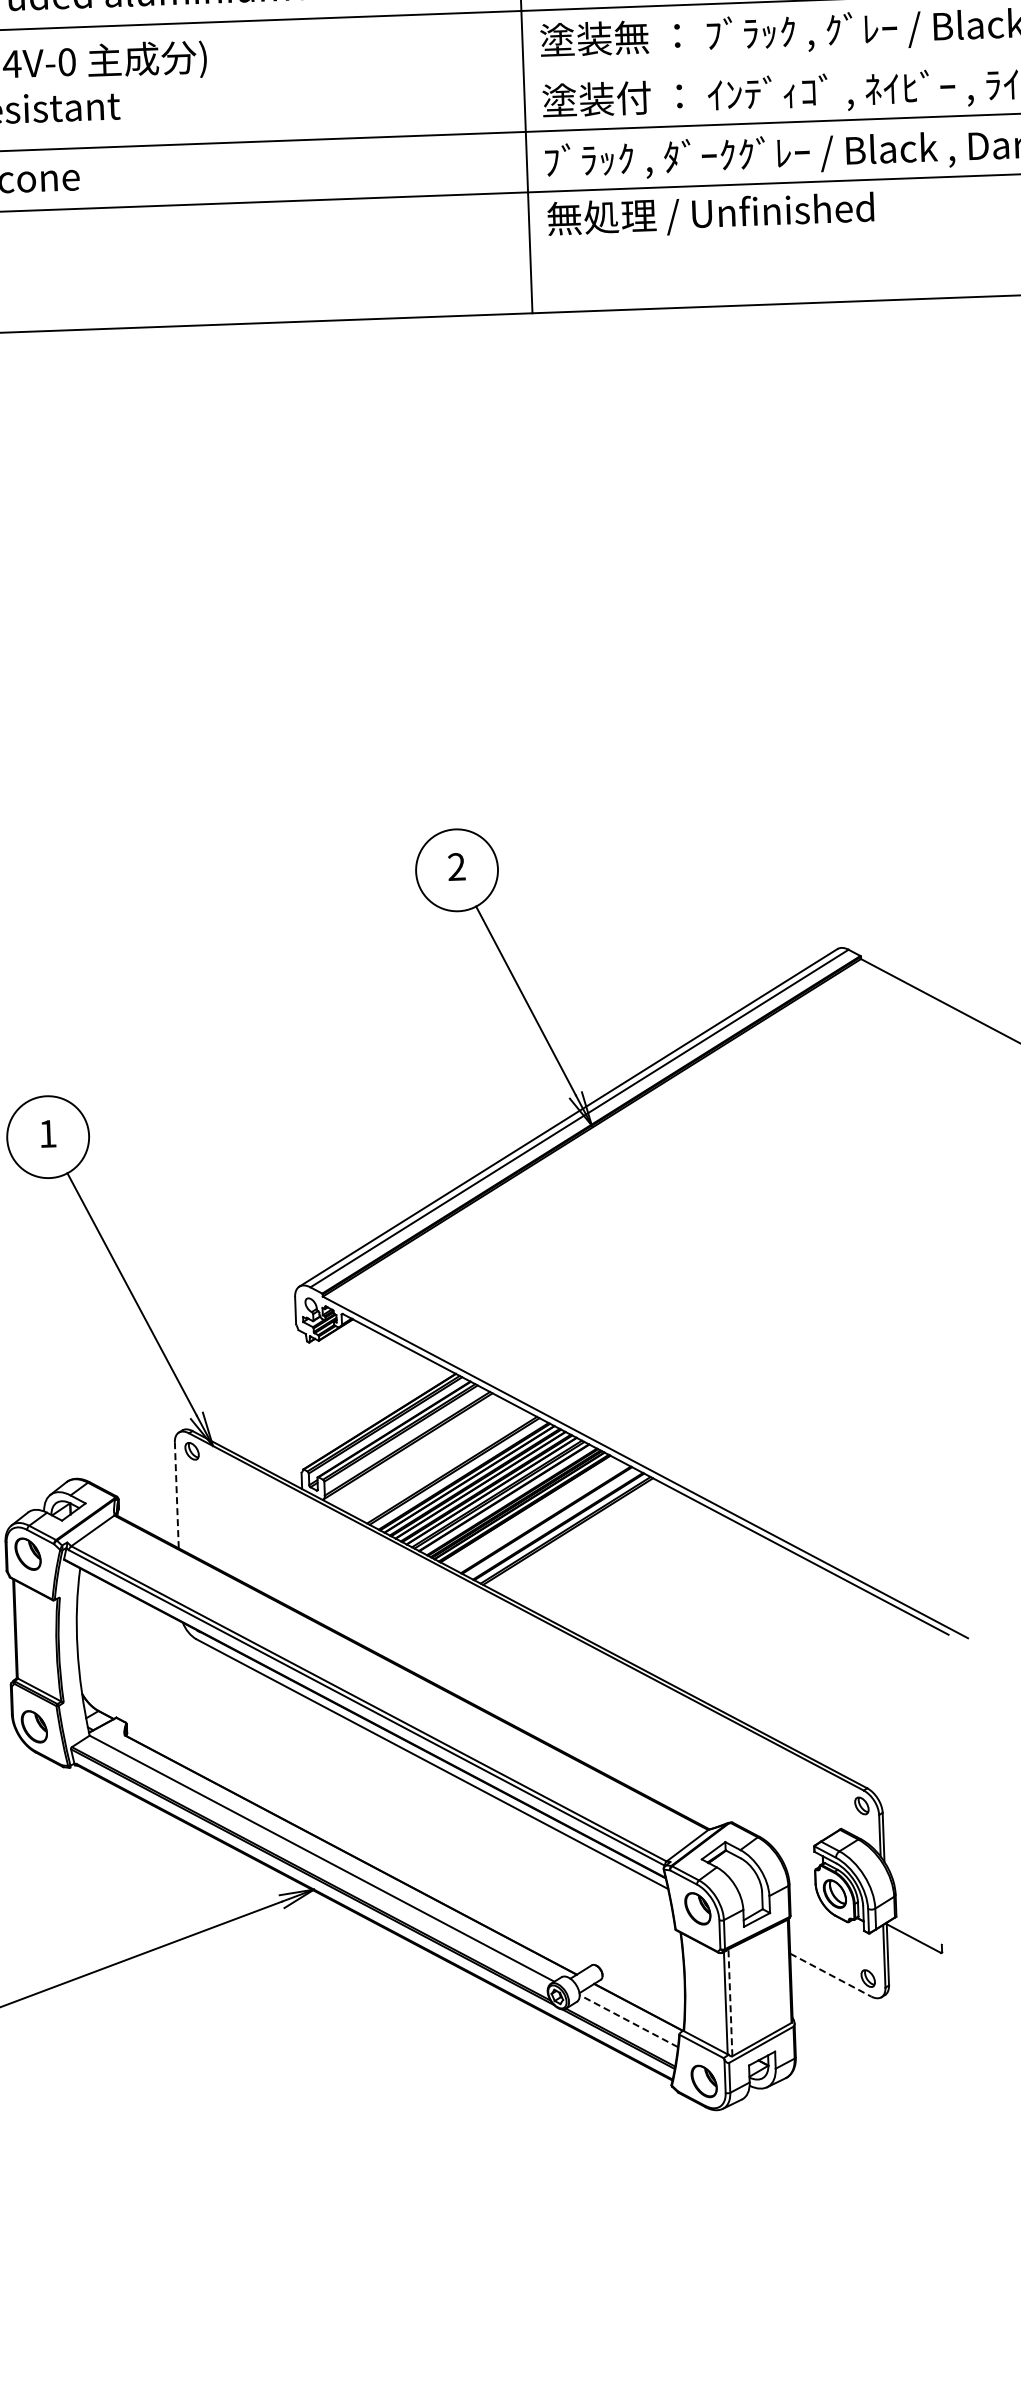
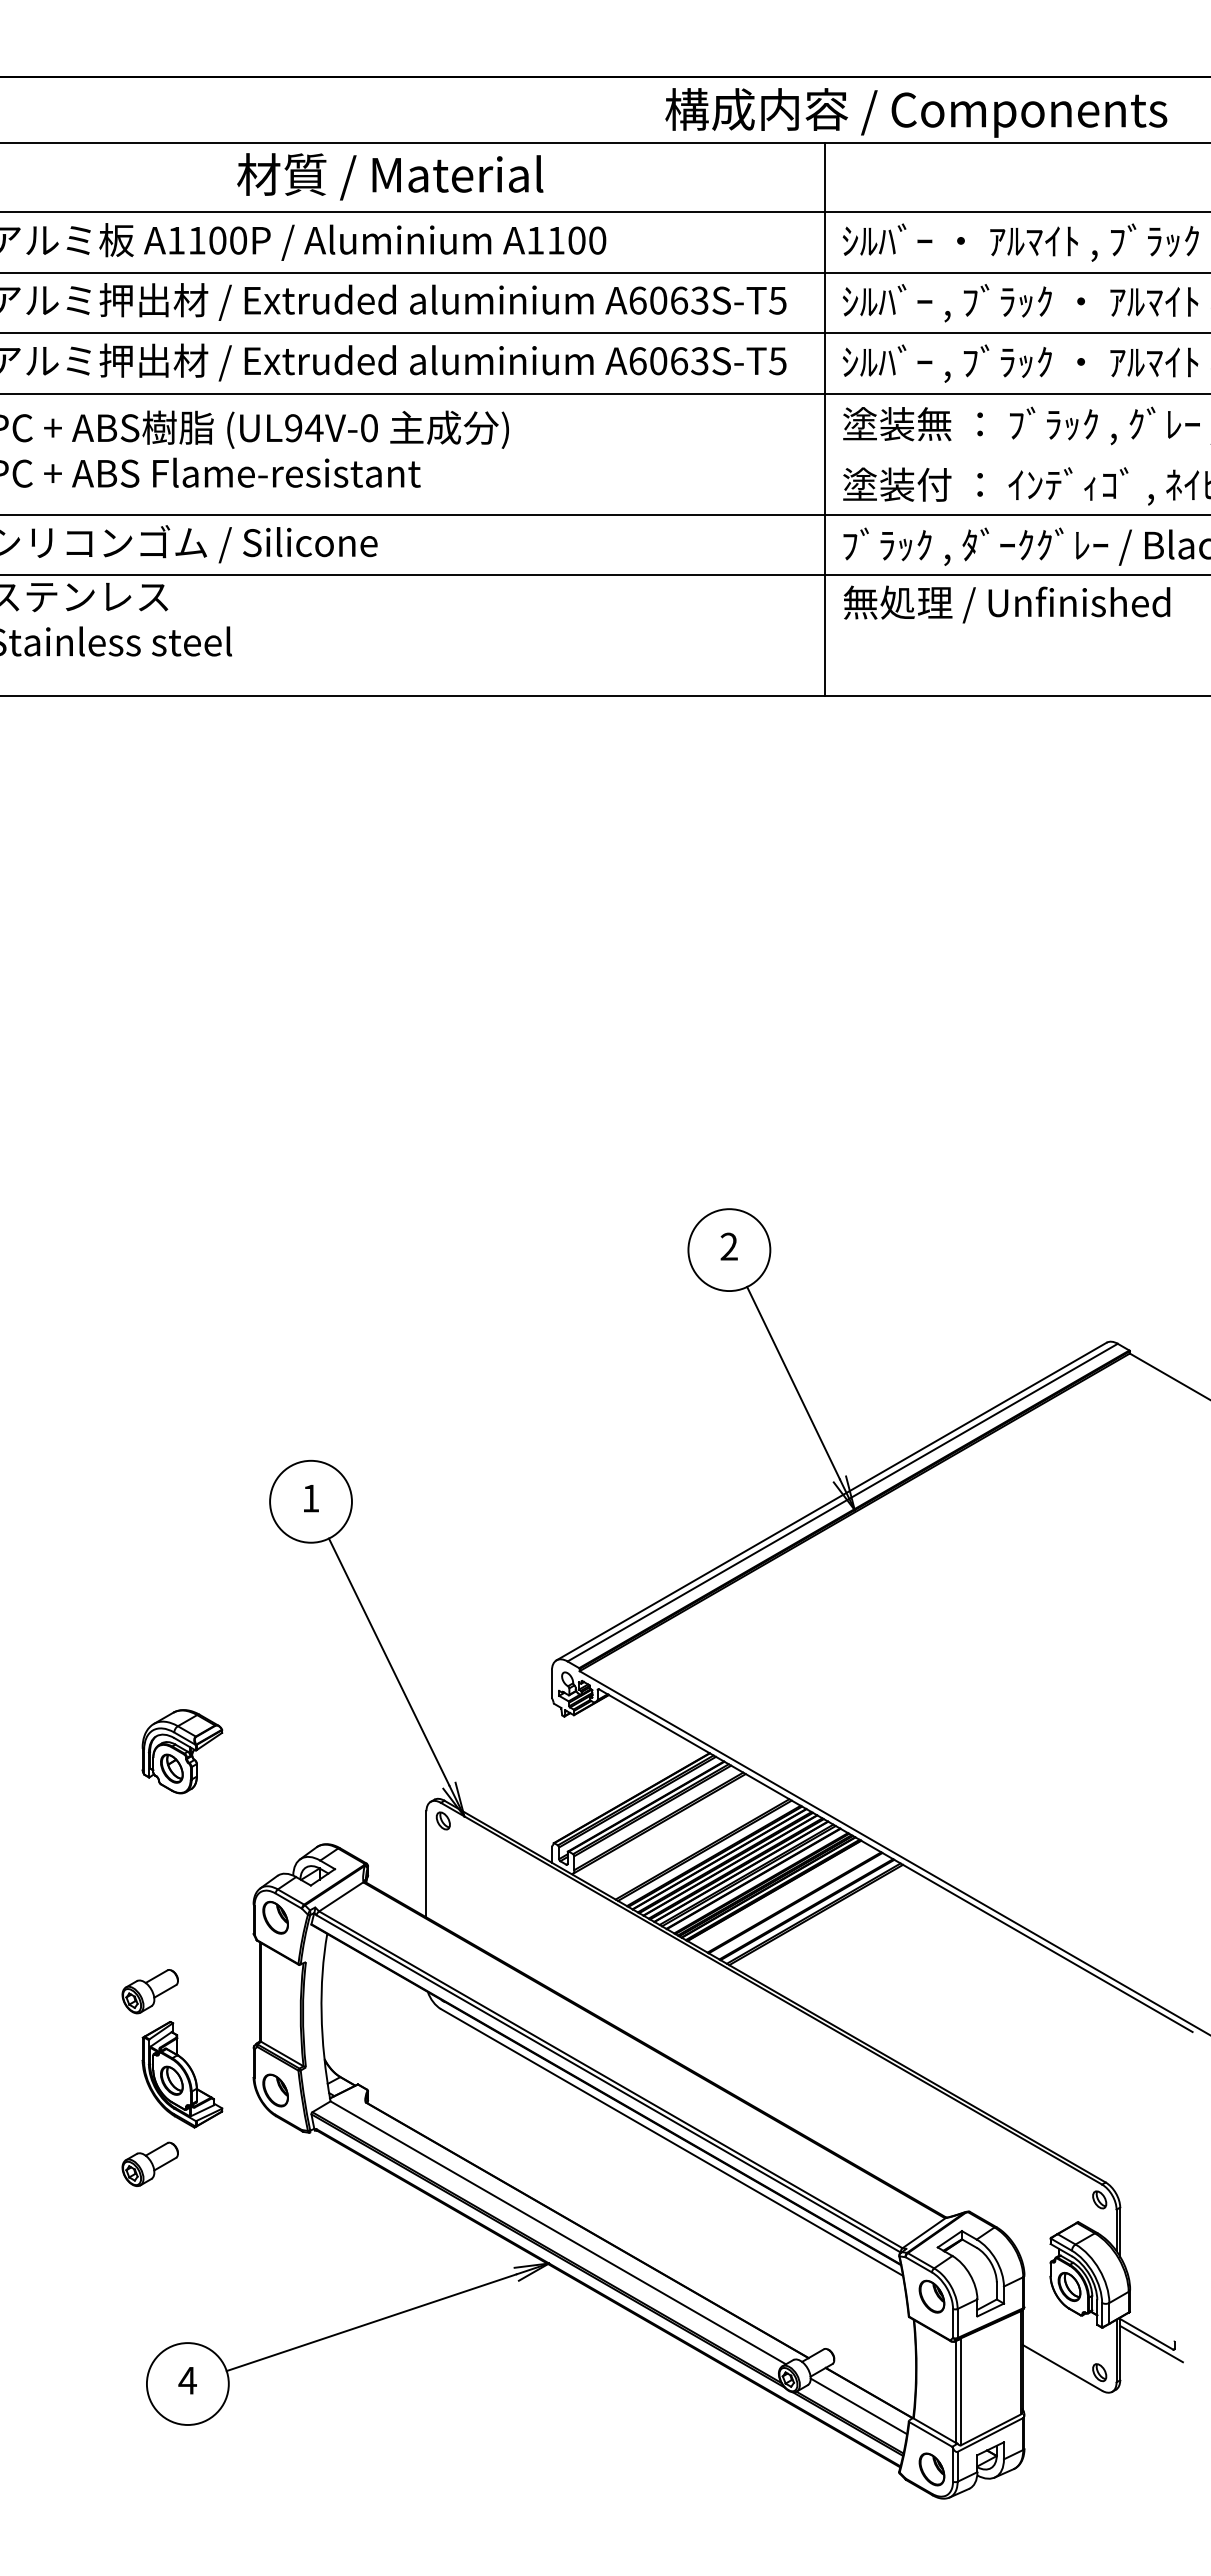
line: (176, 1495) -> (426, 1864), dashed -> solid
line: (918, 1948) -> (1151, 2344), added
line: (830, 1974) -> (1062, 2367), dashed -> solid
line: (730, 2002) -> (961, 2391), dashed -> solid
line: (628, 2021) -> (858, 2406), dashed -> solid

